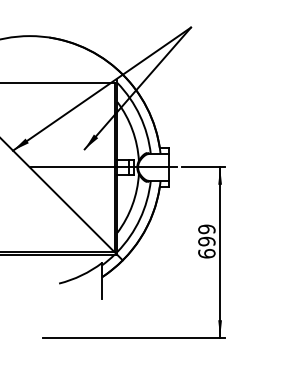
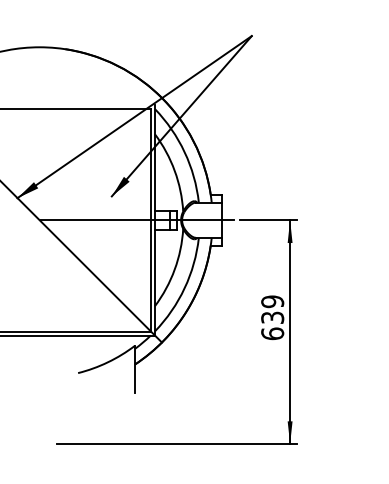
text: (206, 241) -> (272, 317), 699 -> 639

